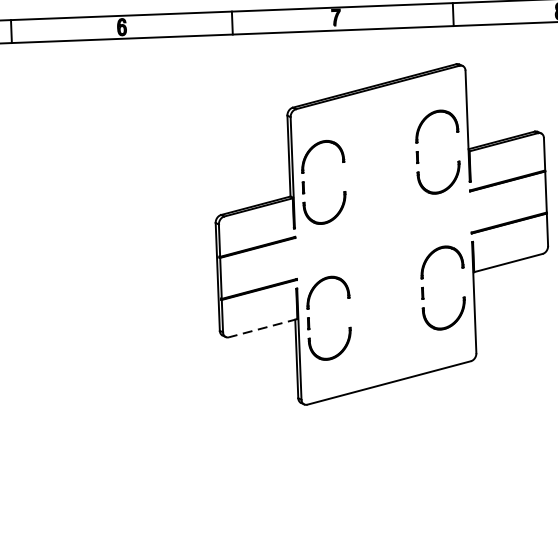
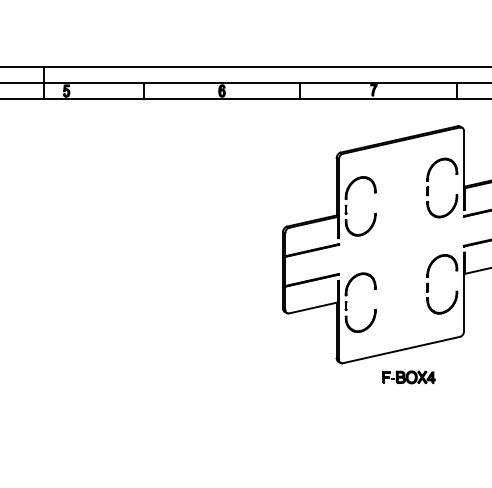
line: (262, 327) -> (313, 307), dashed -> solid
part: (400, 421) -> (408, 377), added

